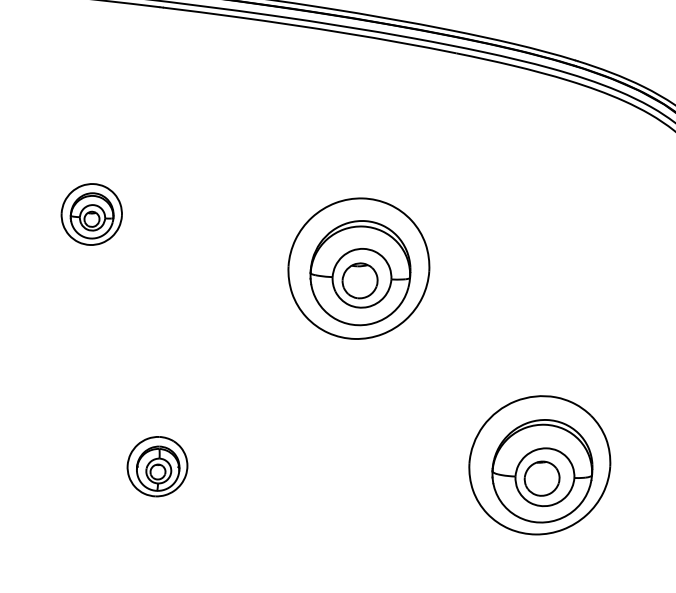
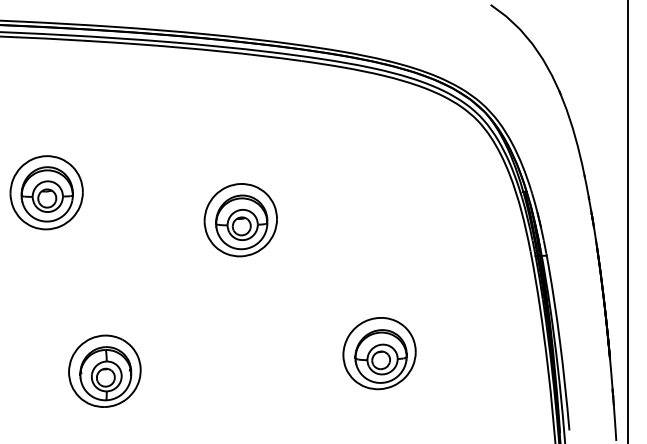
part: (91, 214) -> (46, 192), size x1.67
part: (358, 269) -> (240, 220), size x0.71
part: (156, 465) -> (104, 370), size x1.67
part: (539, 465) -> (379, 353), size x0.71

